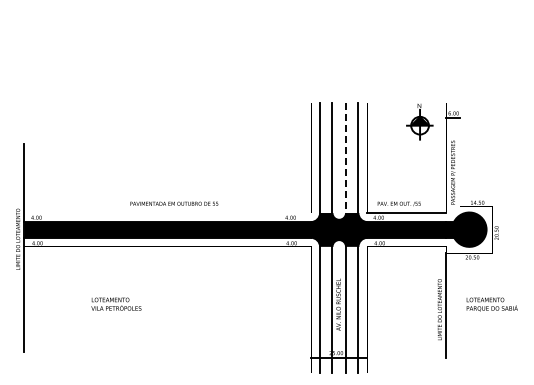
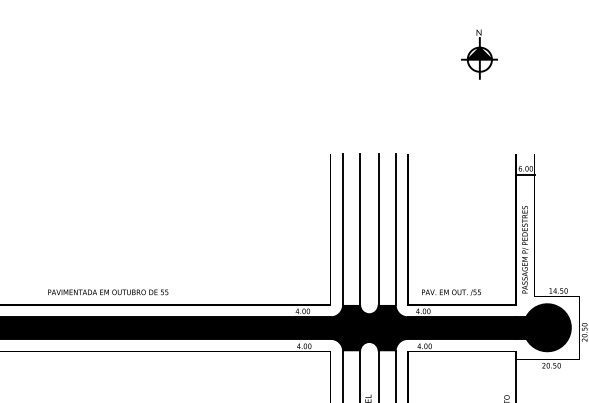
part: (419, 122) -> (479, 55), moved
line: (346, 158) -> (379, 230), dashed -> solid
text: (174, 203) -> (108, 291), moved

